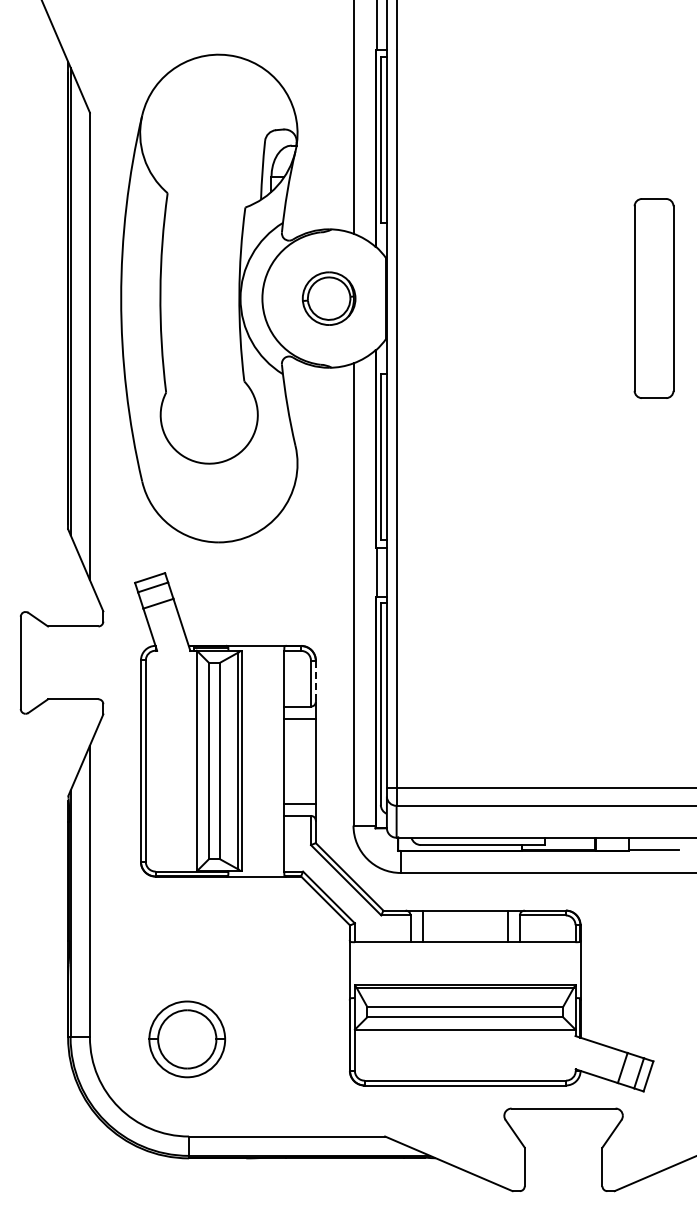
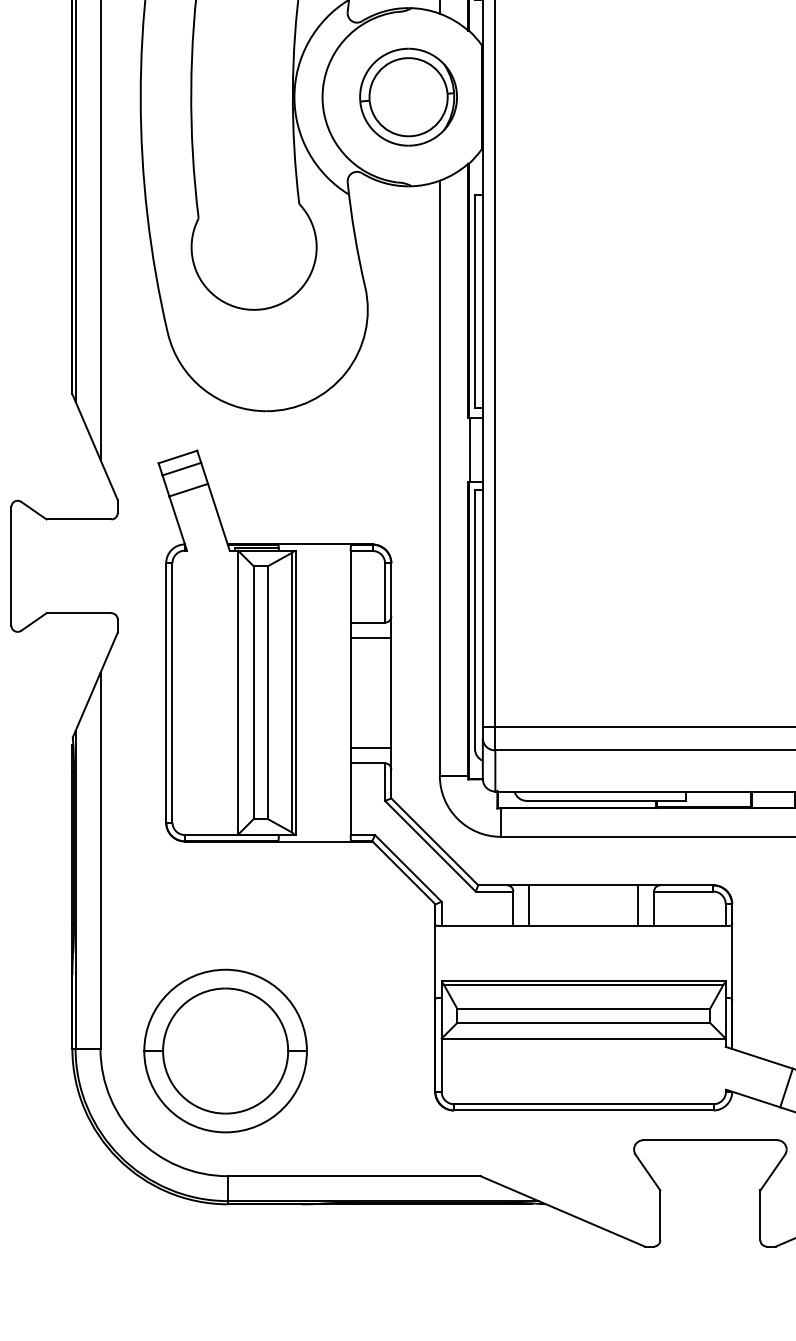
part: (328, 298) -> (407, 97), size x1.43
line: (315, 681) -> (390, 590), dashed -> solid
part: (187, 1039) -> (226, 1051), size x1.67

